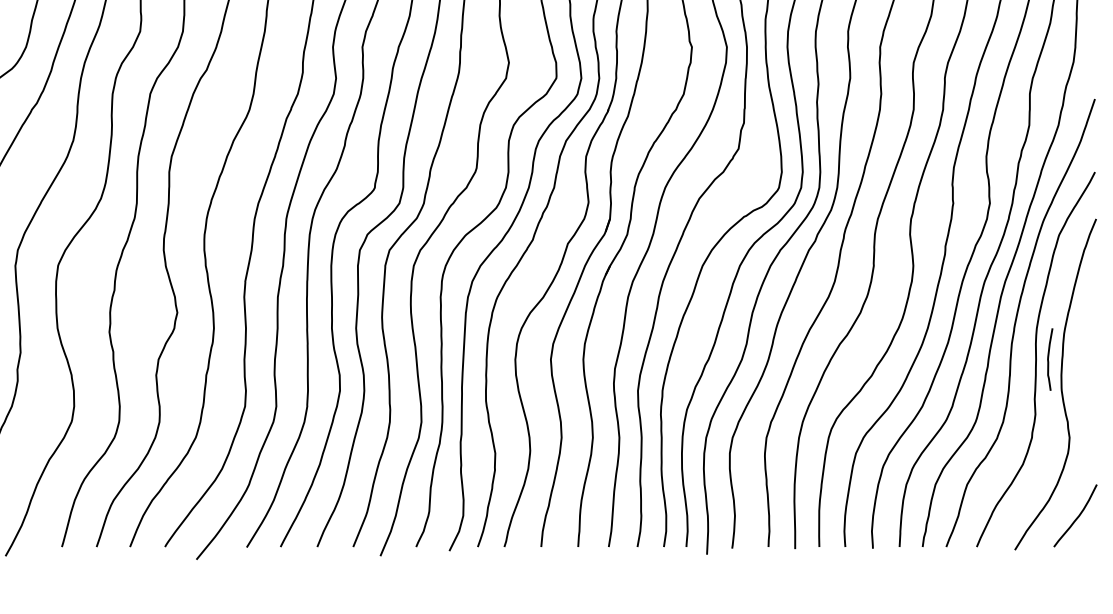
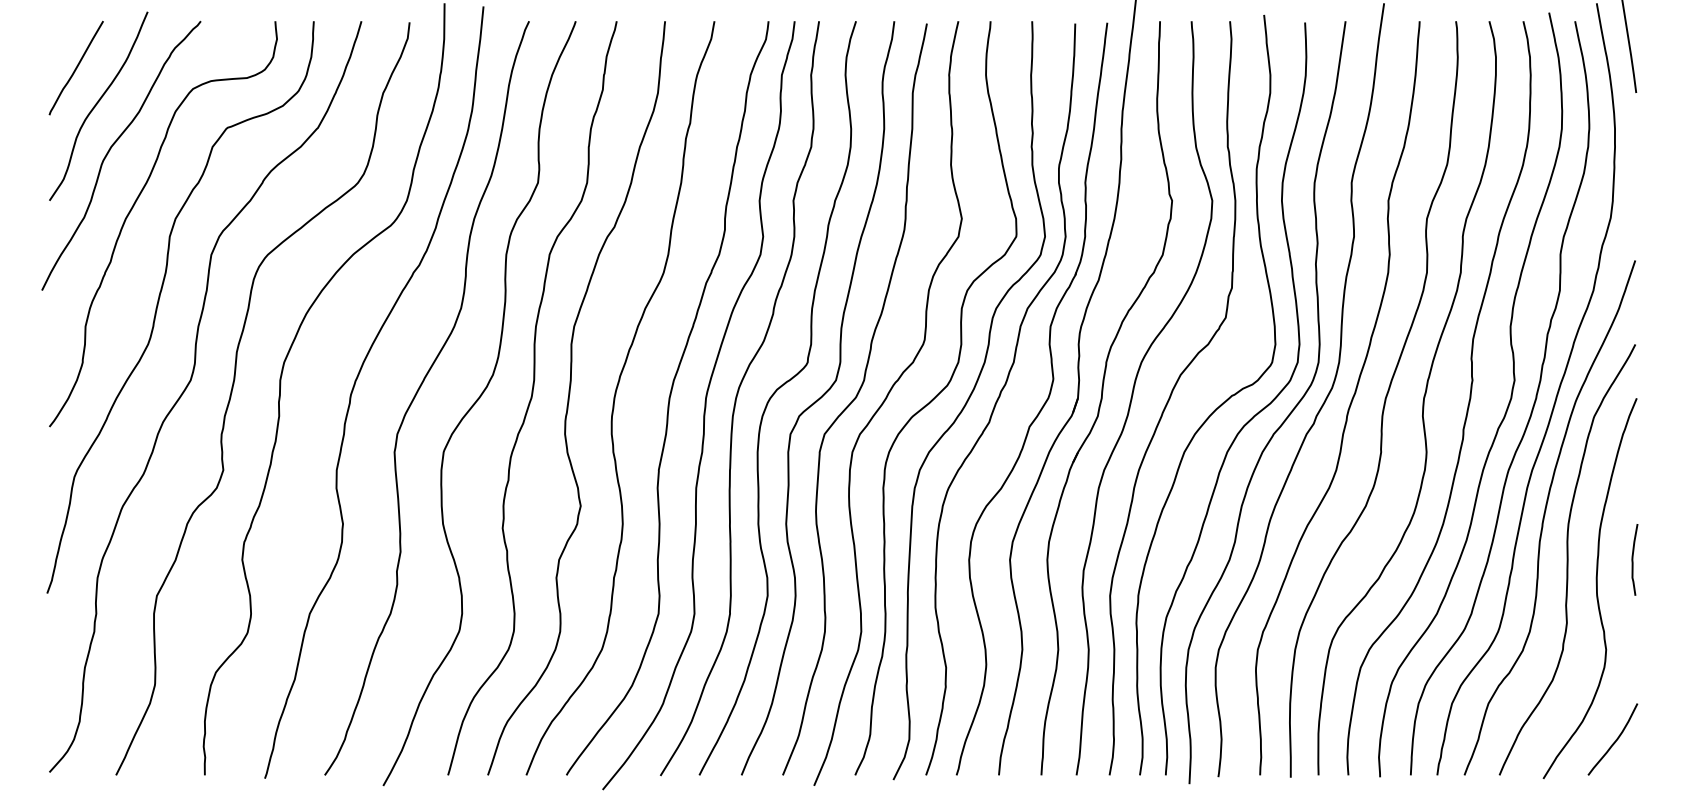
curve: (1049, 359) -> (1633, 559), moved

